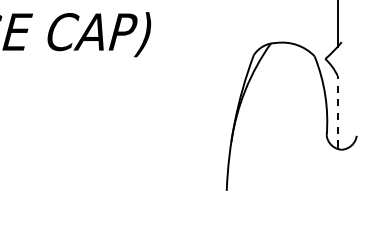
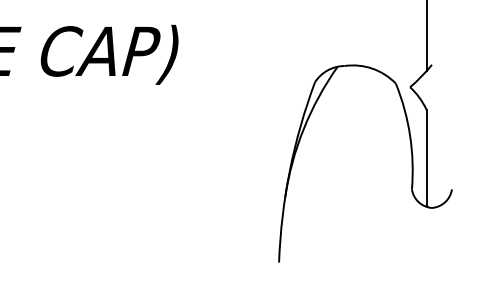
line: (337, 111) -> (426, 157), dashed -> solid

